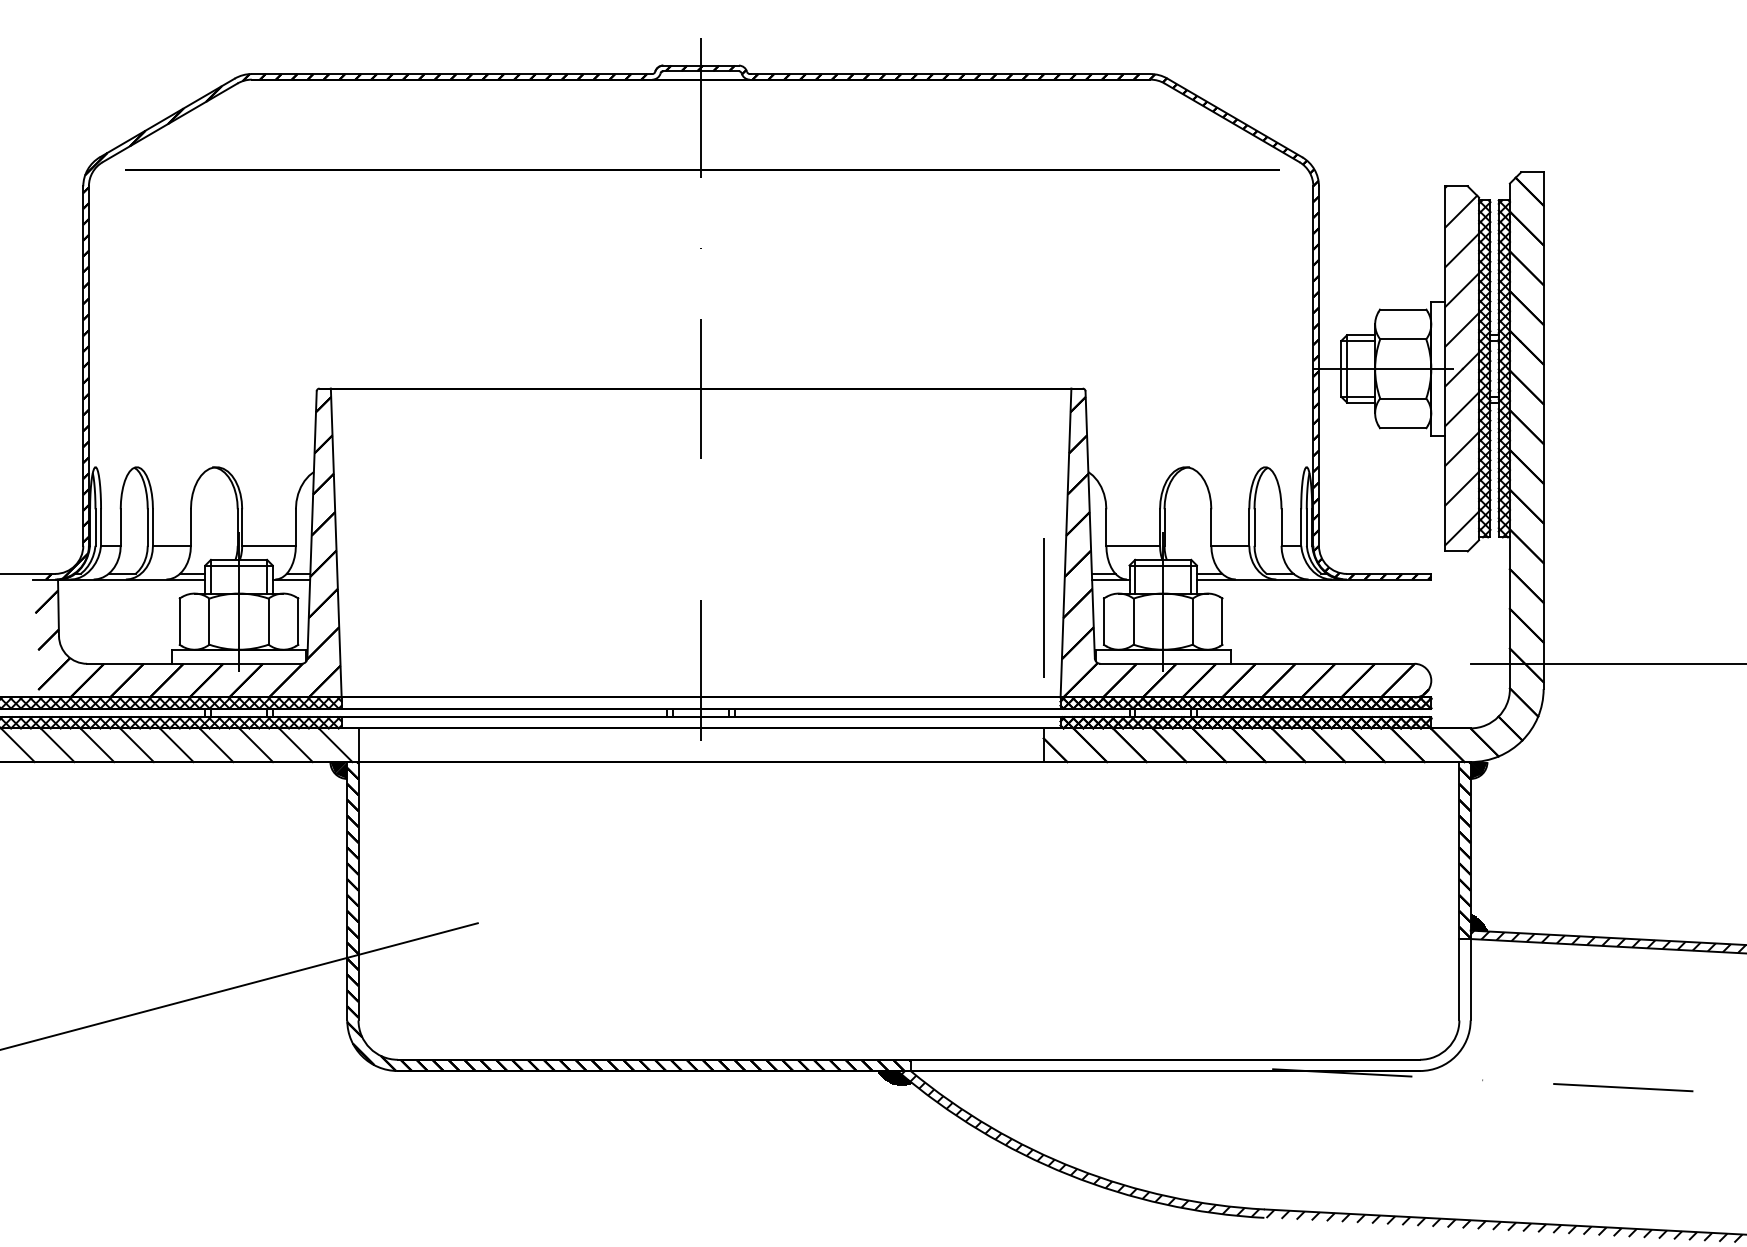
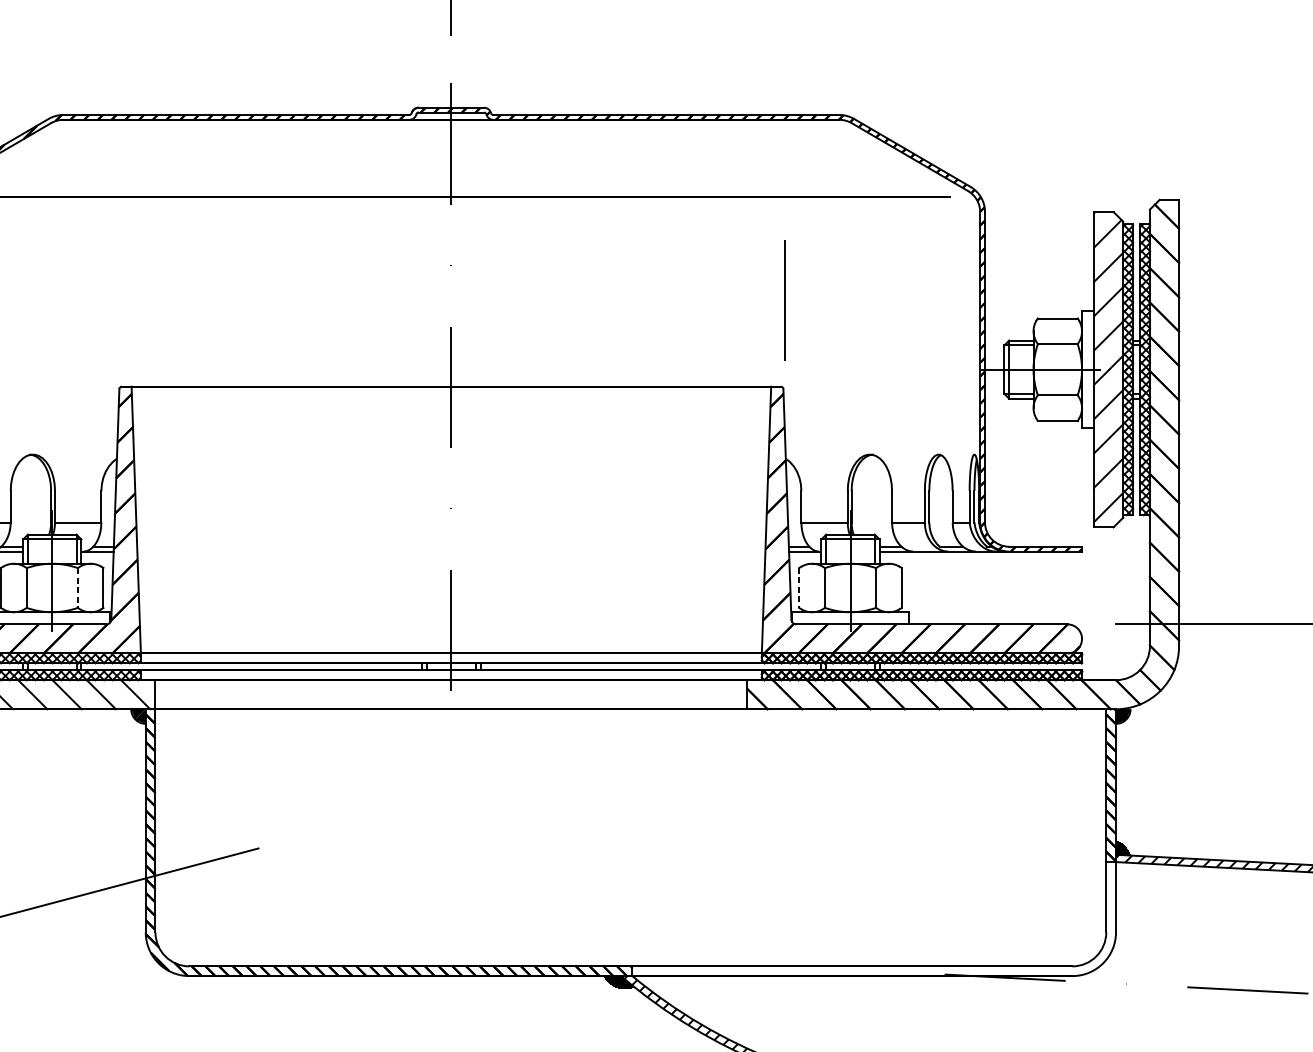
line: (1043, 607) -> (785, 300), moved
line: (268, 622) -> (77, 588), solid -> dashed
line: (1103, 622) -> (798, 588), solid -> dashed

